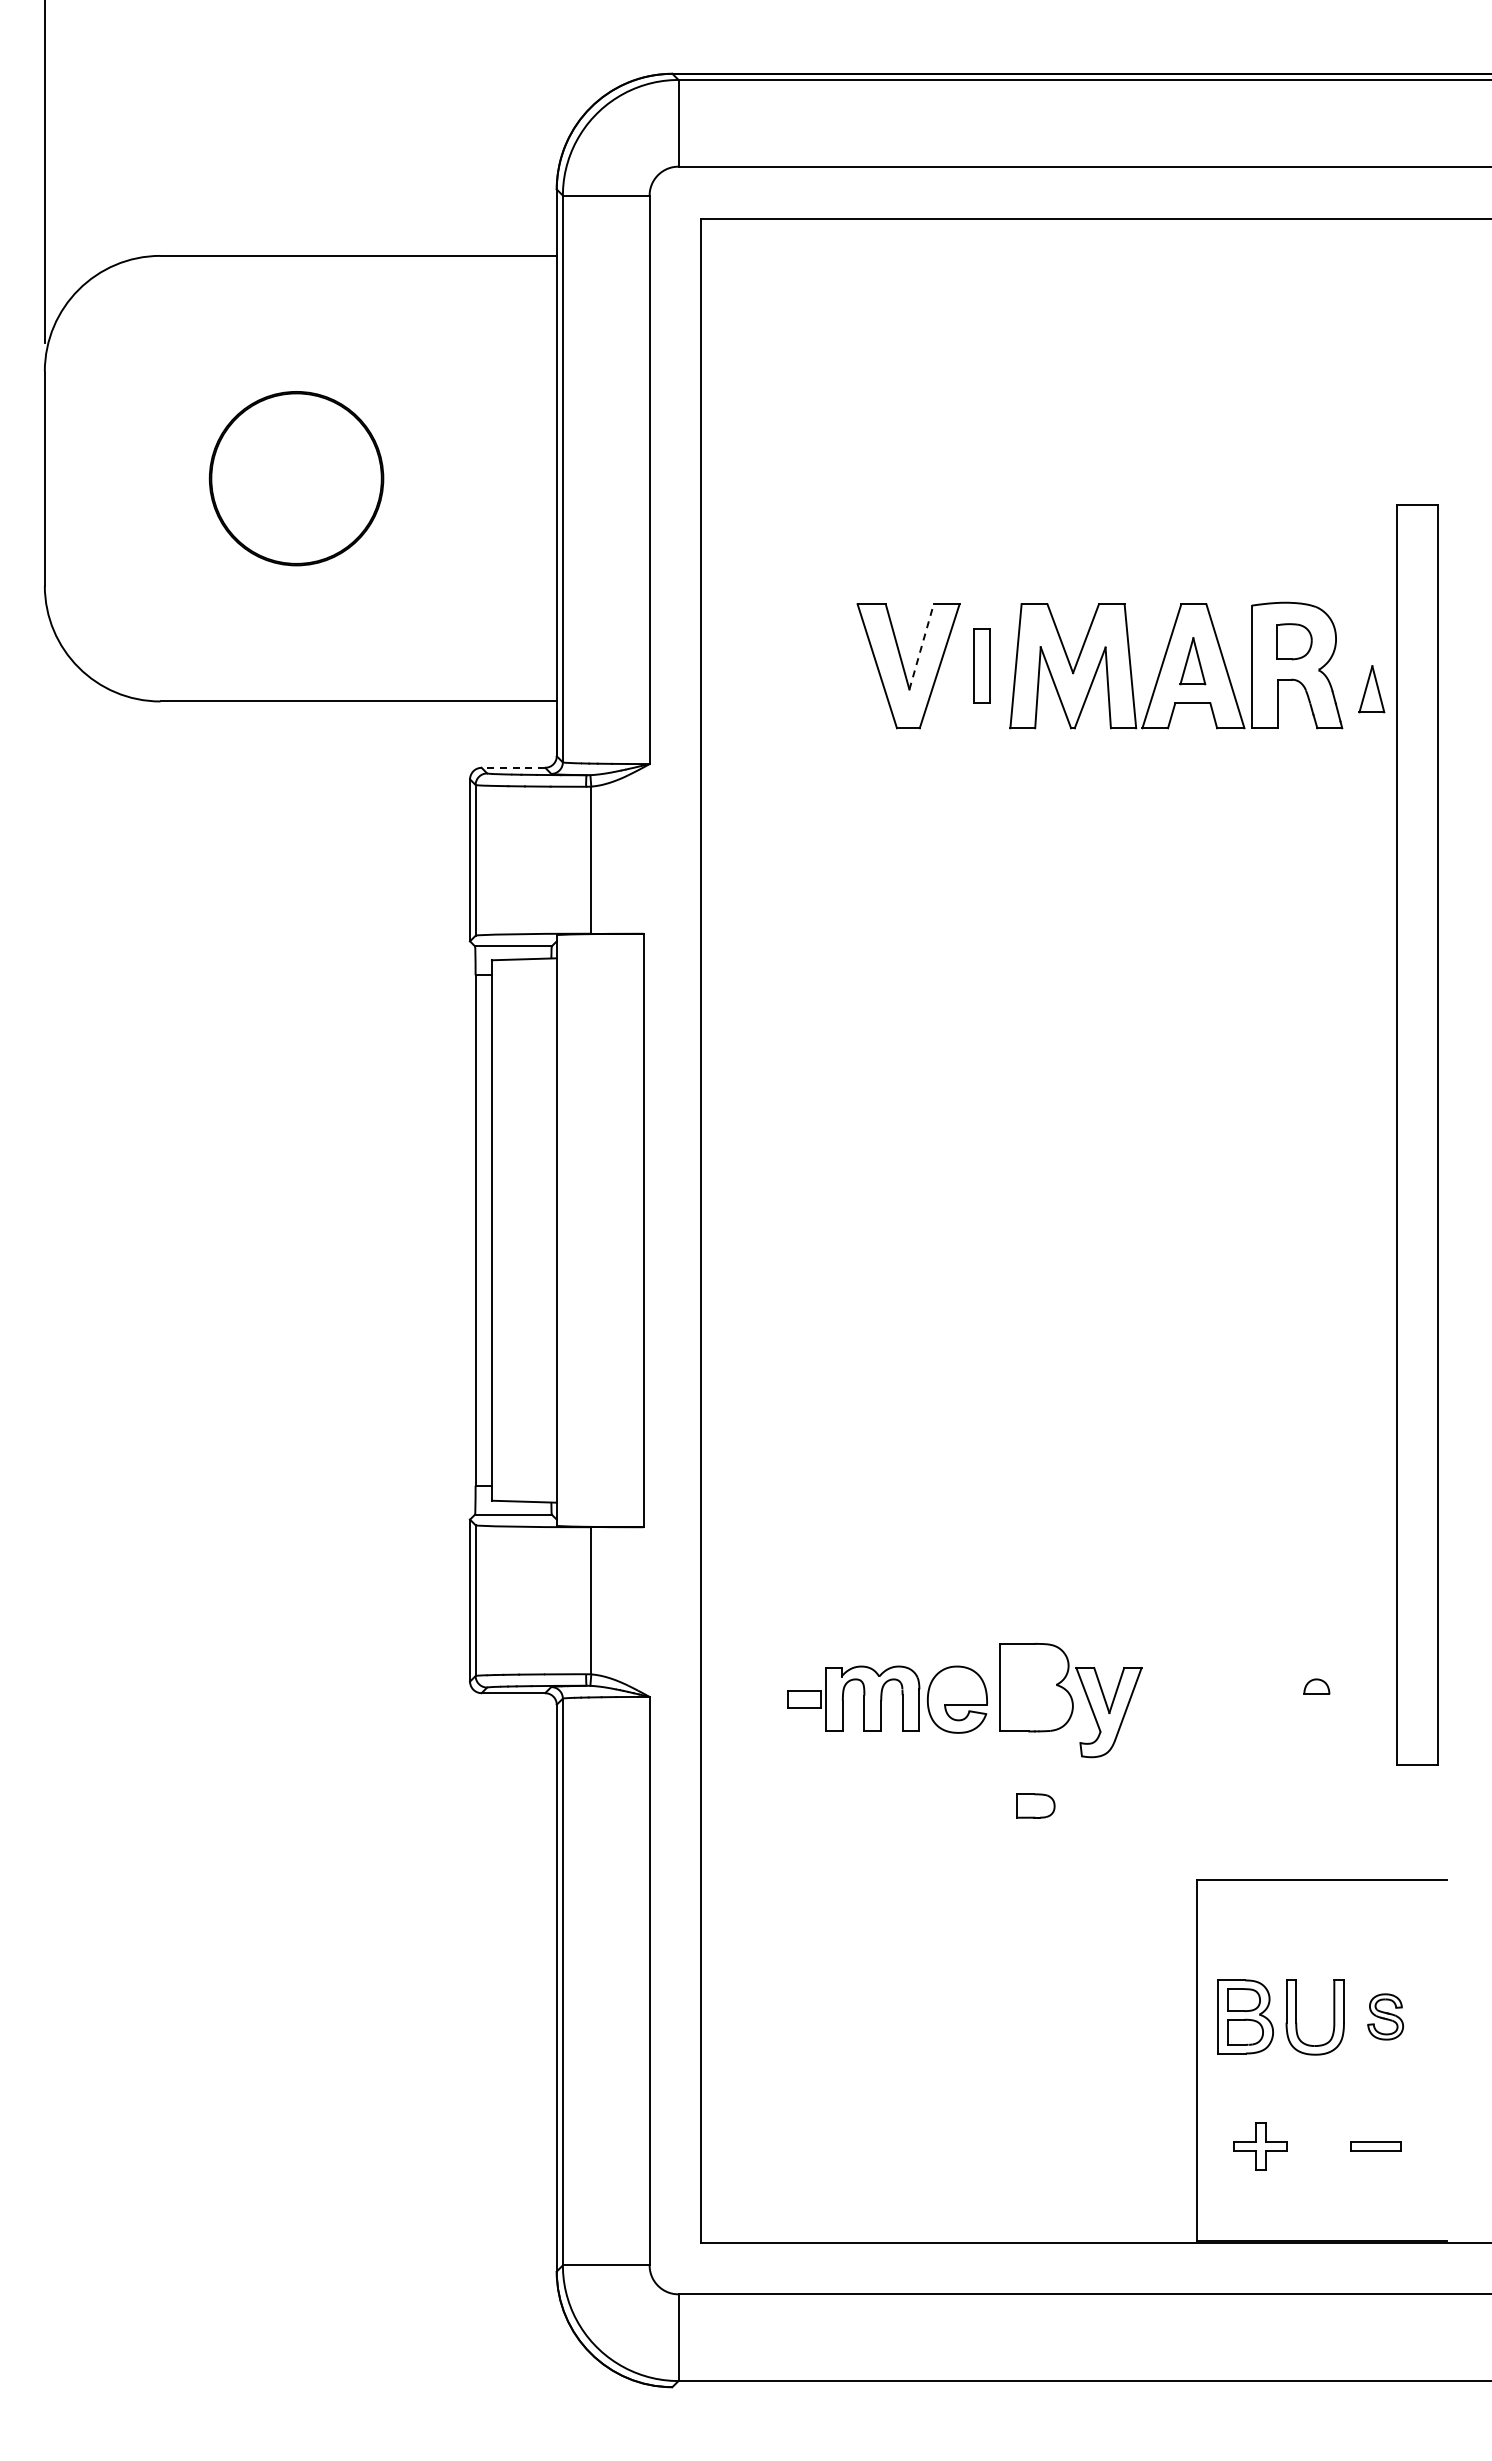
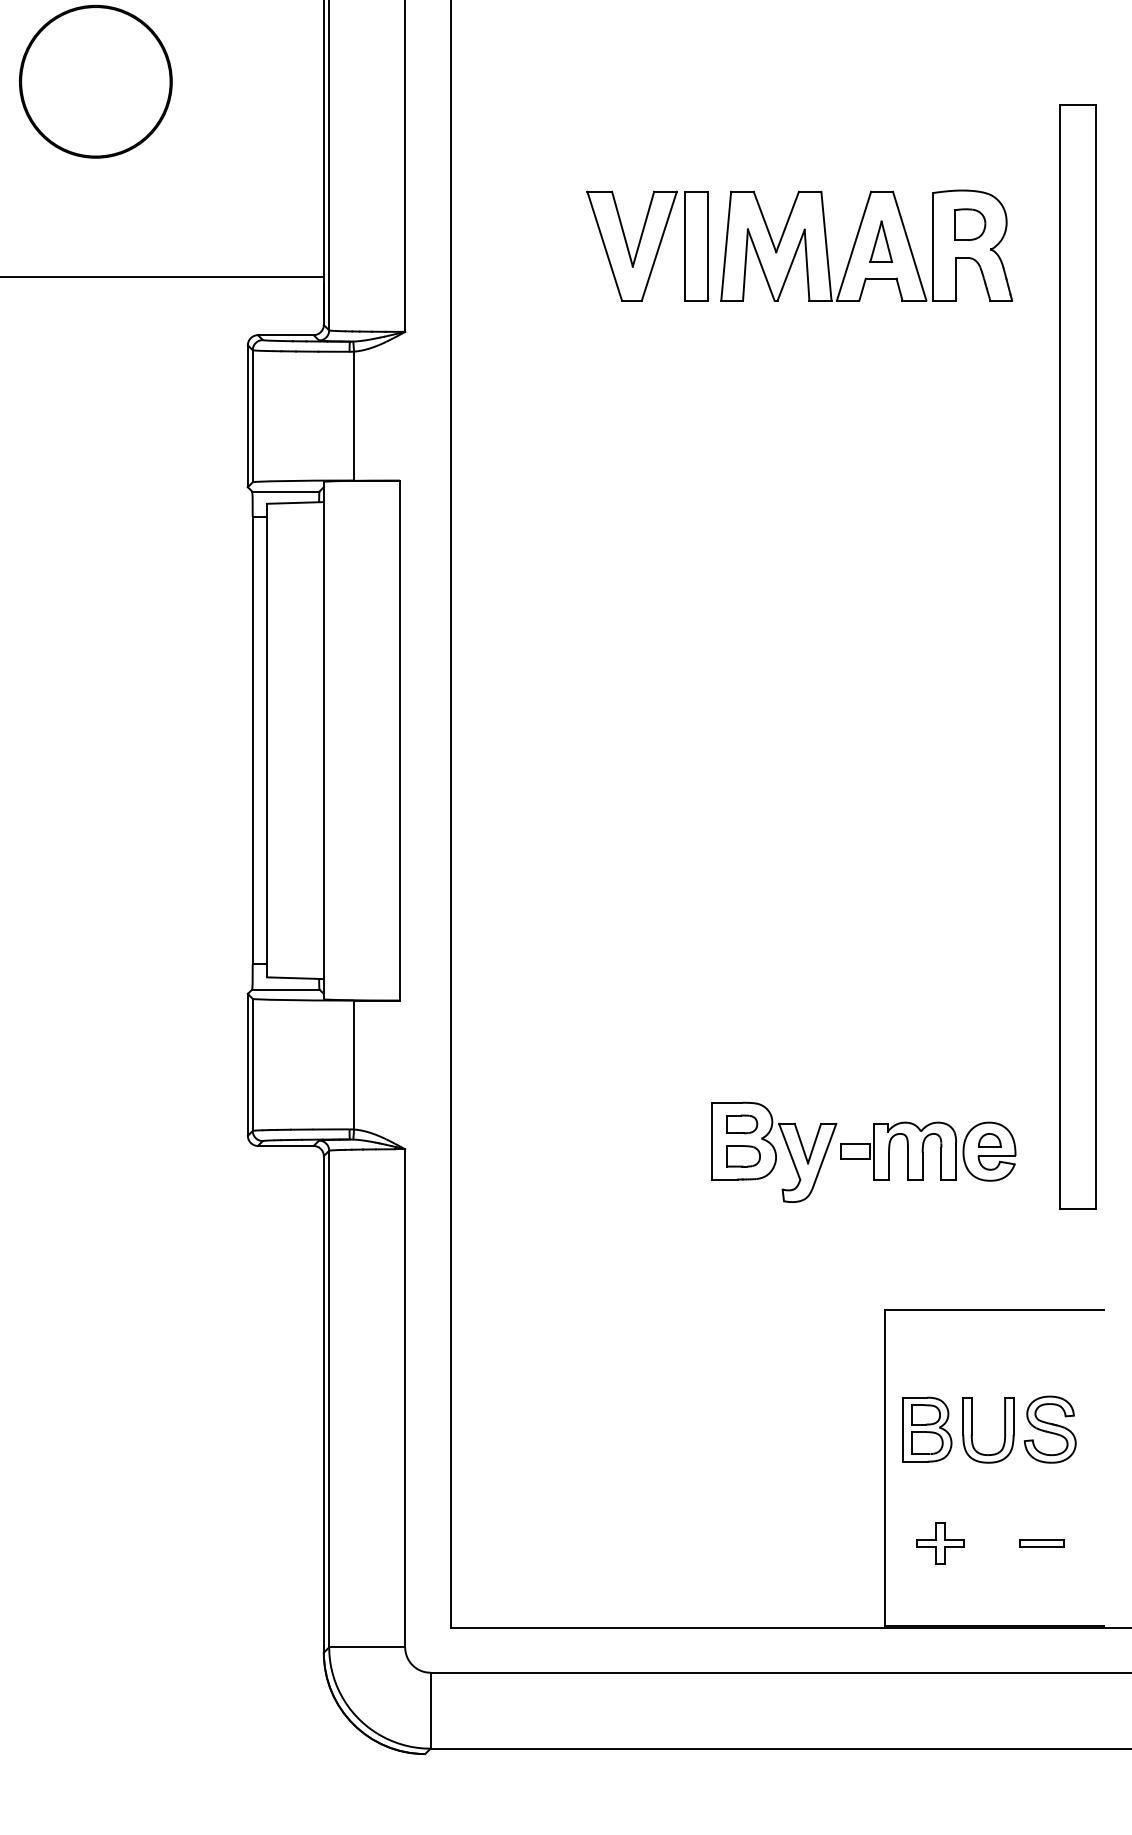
line: (921, 646) -> (643, 228), dashed -> solid
part: (981, 665) -> (695, 245), size x1.67
part: (1371, 689) -> (1037, 266), removed
line: (513, 767) -> (285, 334), dashed -> solid
part: (1034, 1668) -> (742, 1124), added
part: (887, 1699) -> (928, 1151), moved
part: (1035, 1805) -> (743, 1155), moved
part: (1385, 2016) -> (1049, 1429), size x1.67

